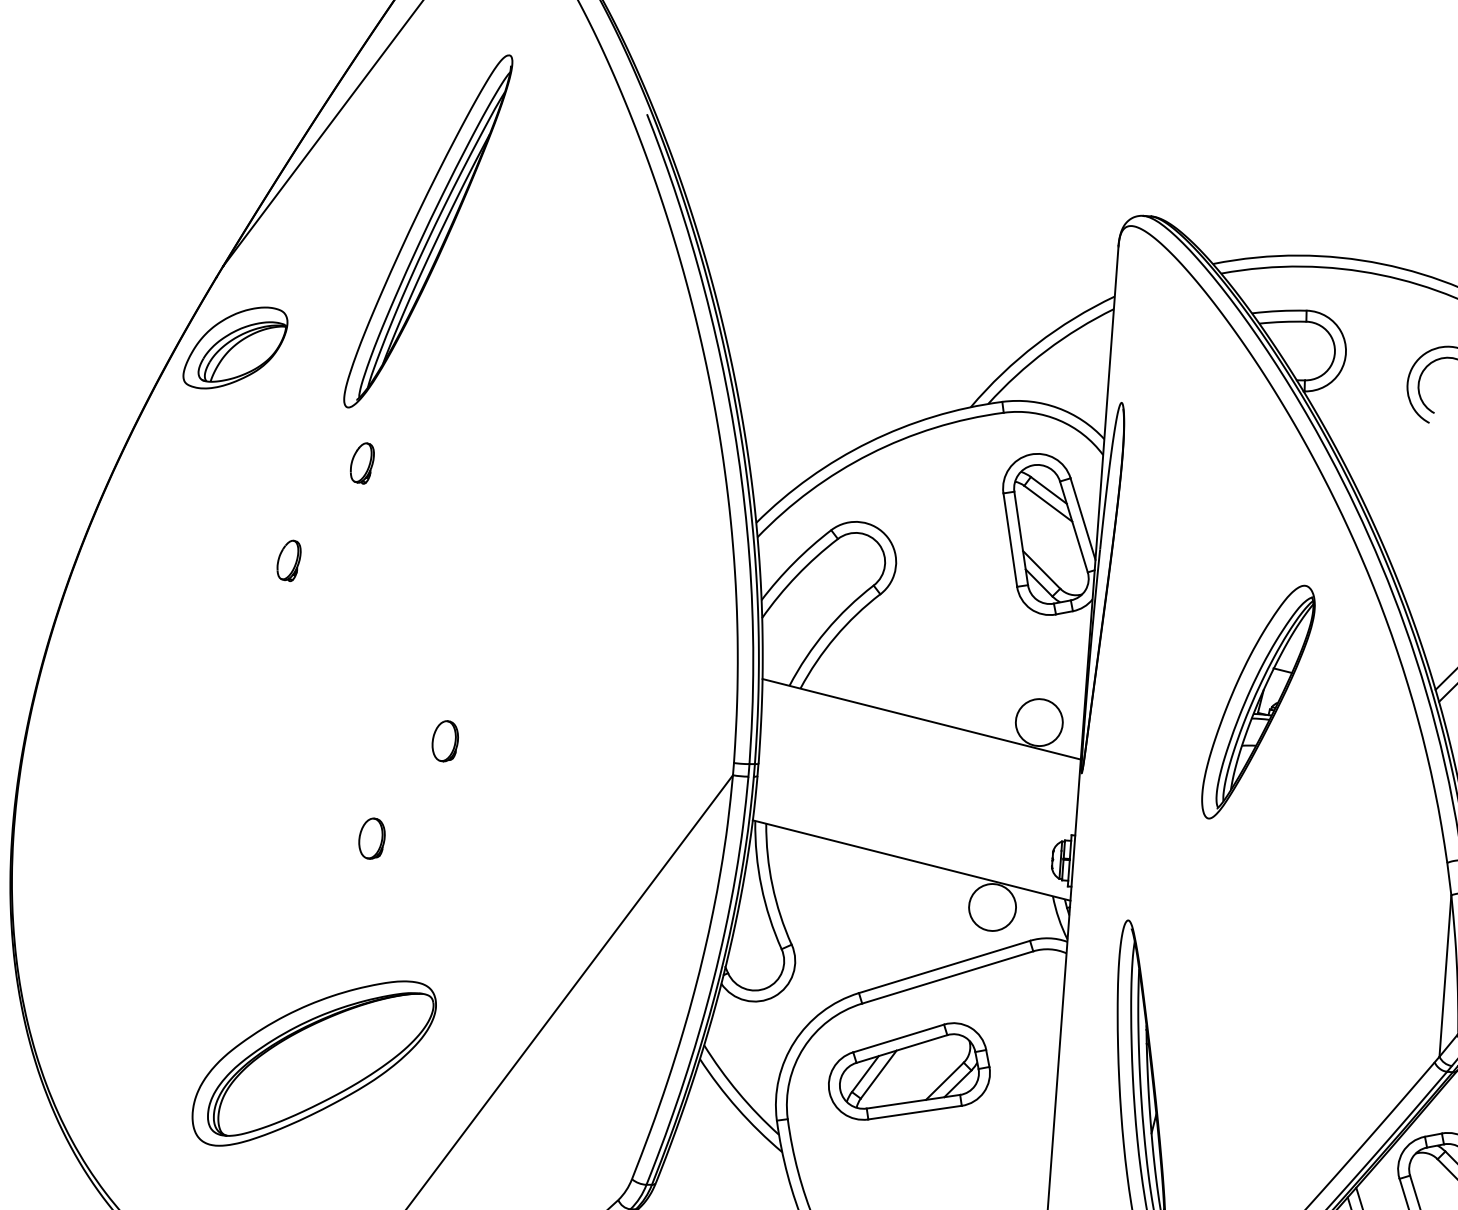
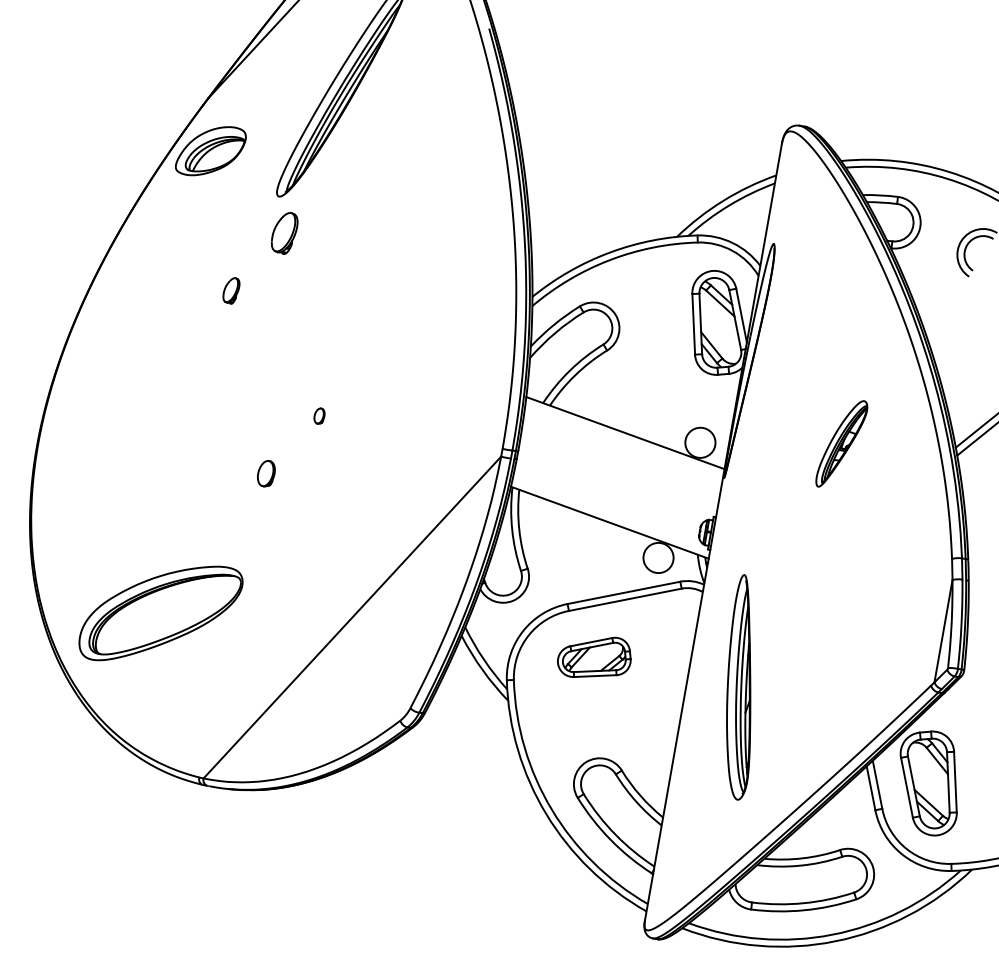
part: (362, 463) -> (284, 233), size x1.6
part: (1257, 701) -> (841, 443), size x0.6
part: (445, 740) -> (319, 415), size x0.6
part: (313, 1063) -> (160, 613), moved
part: (909, 1071) -> (594, 657), size x0.7

